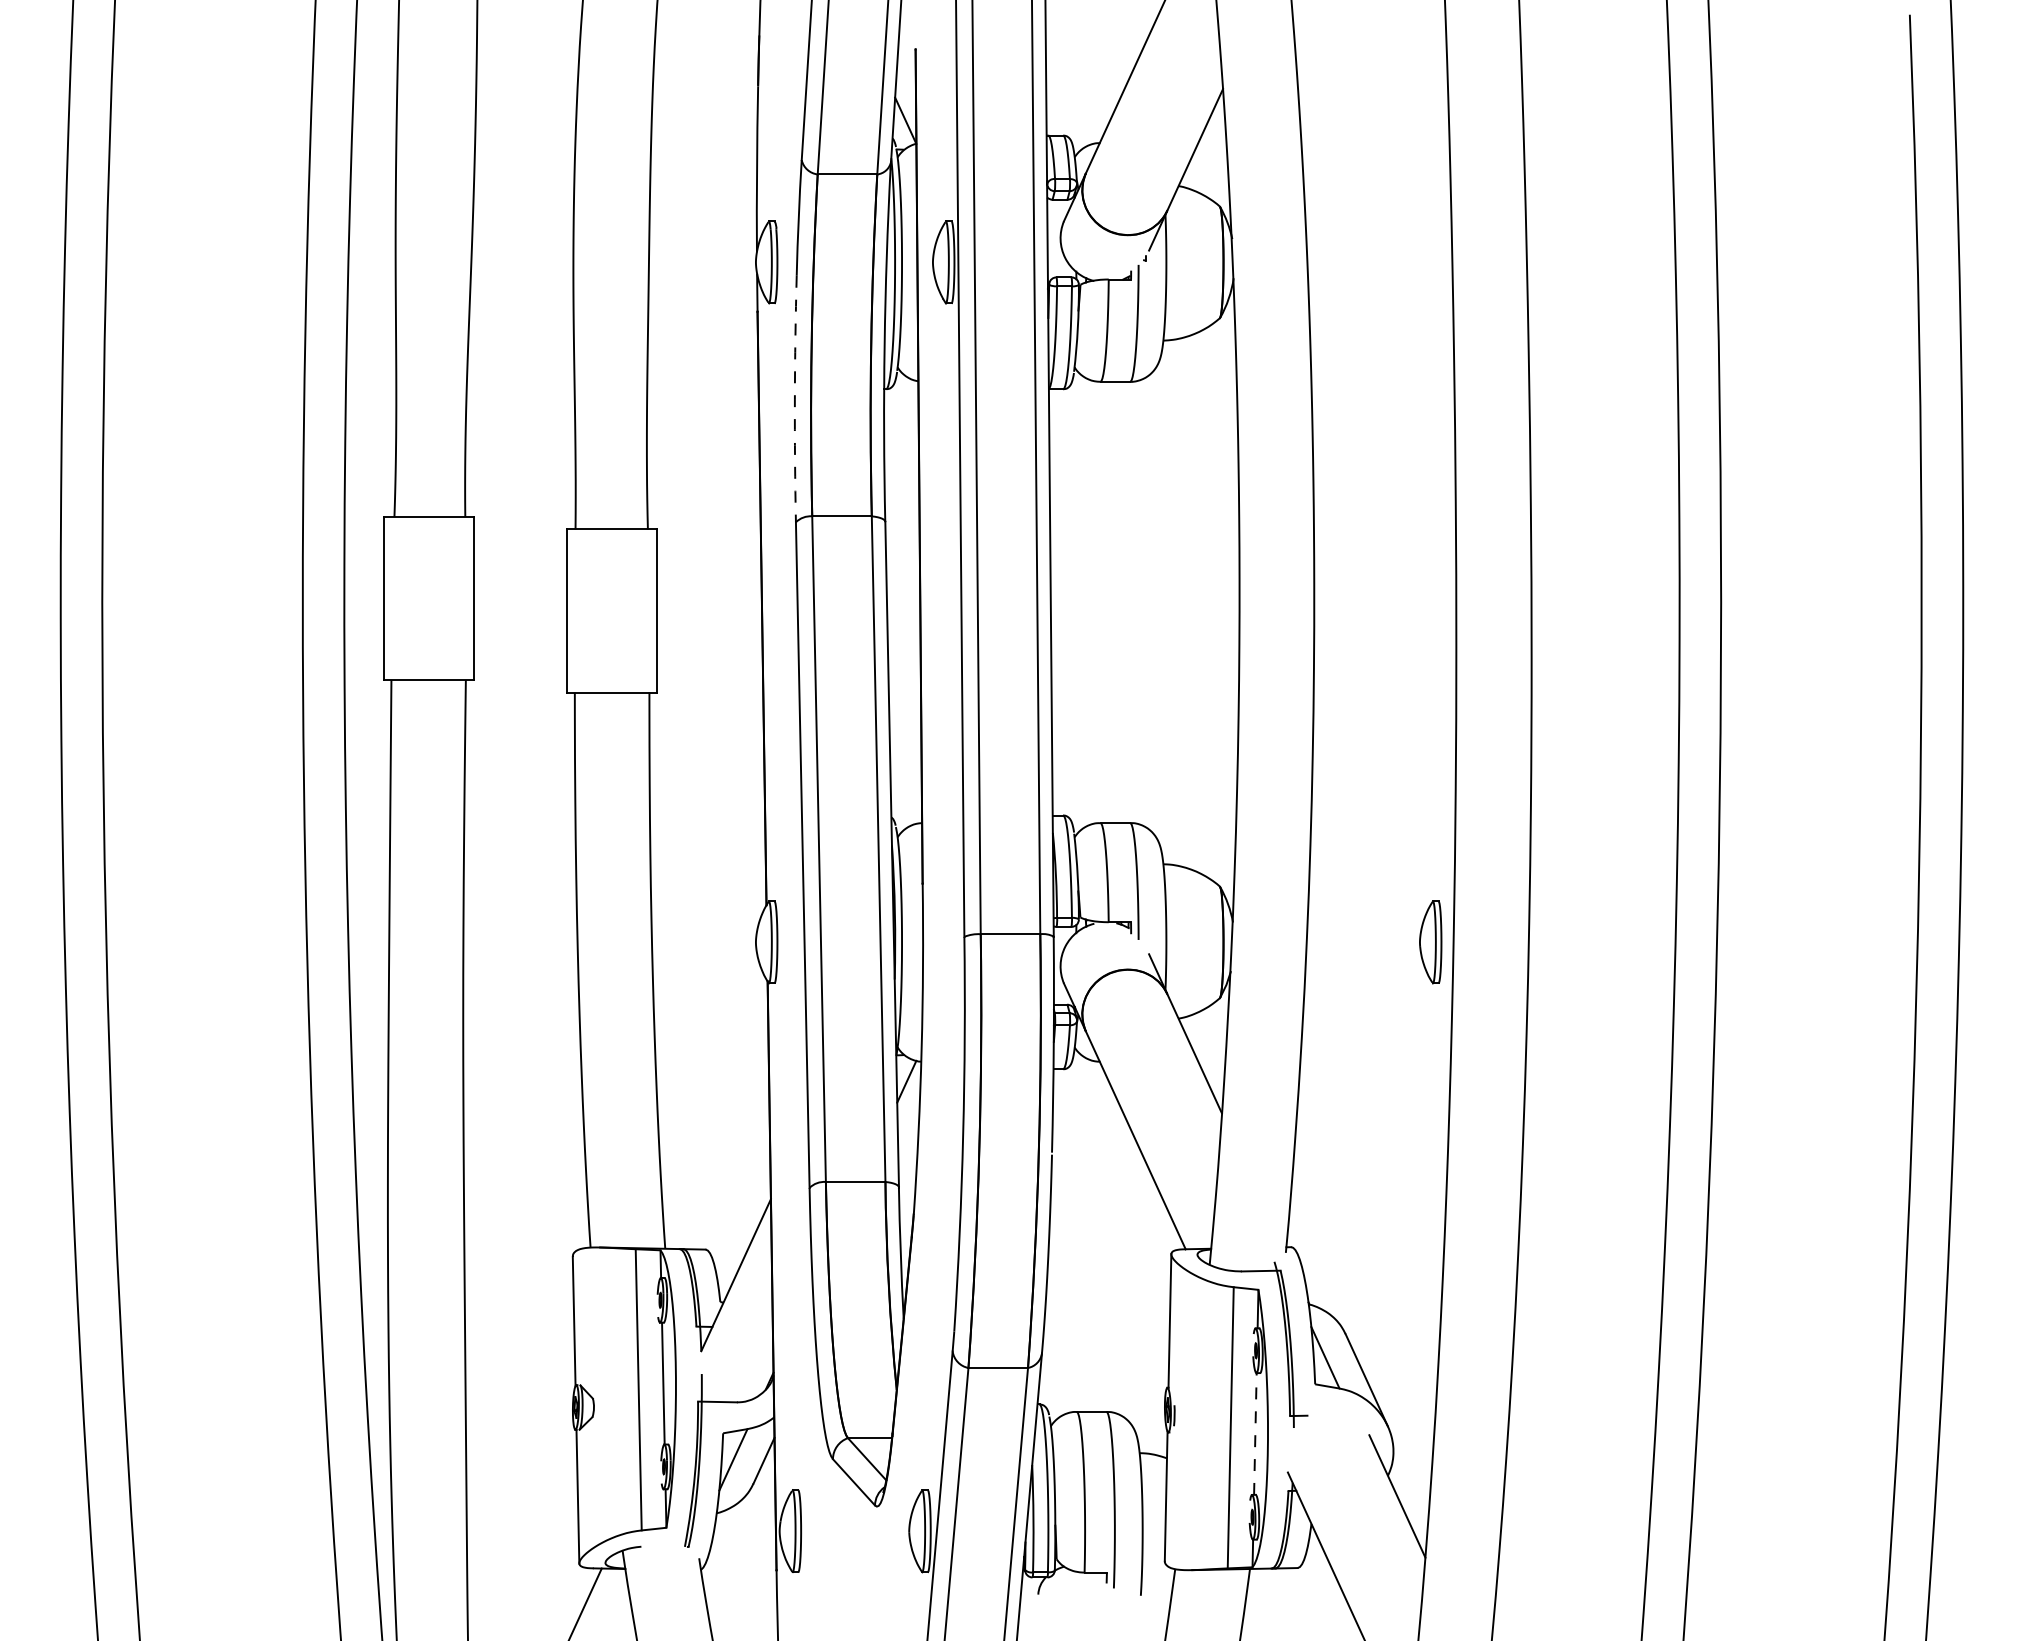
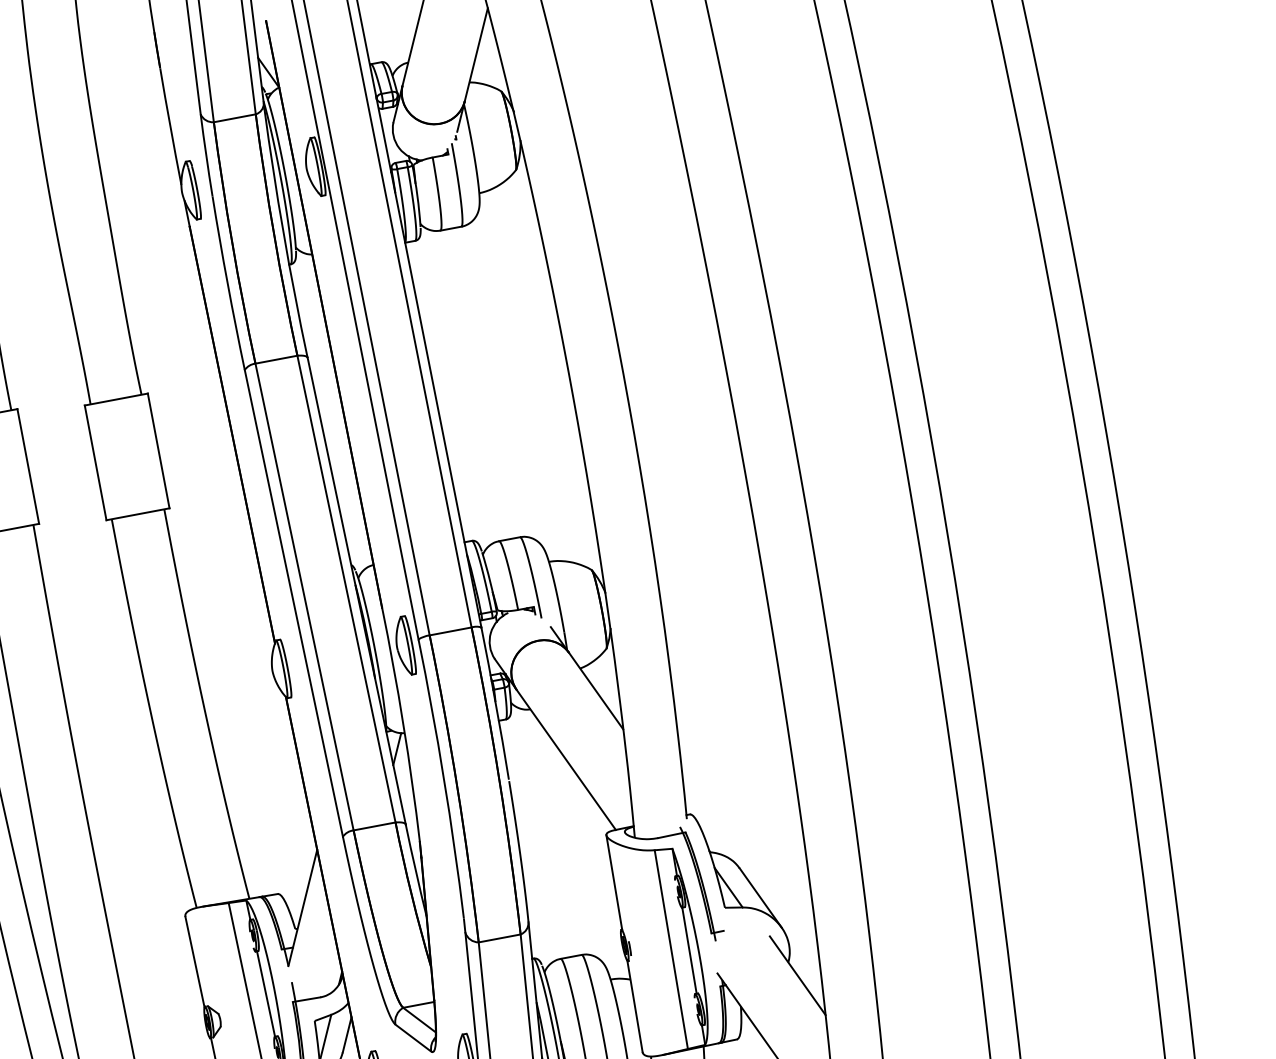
arc: (794, 399) -> (227, 283), dashed -> solid
part: (1430, 942) -> (404, 646), moved
line: (1255, 1434) -> (689, 951), dashed -> solid

